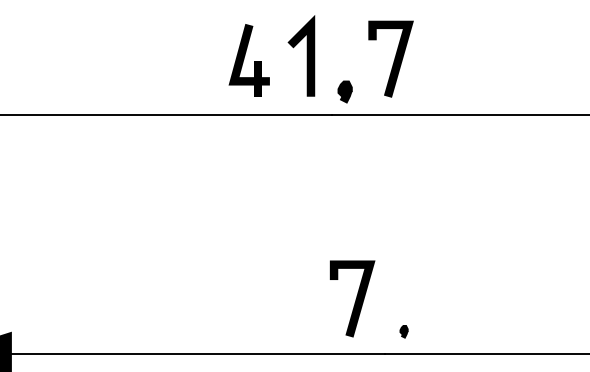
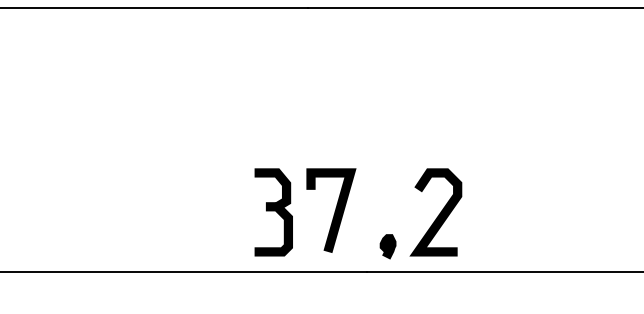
part: (299, 300) -> (273, 212), added
curve: (450, 301) -> (439, 213), added
part: (403, 331) -> (387, 246), size x1.67

